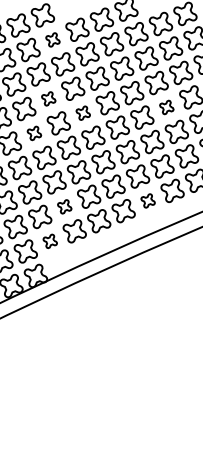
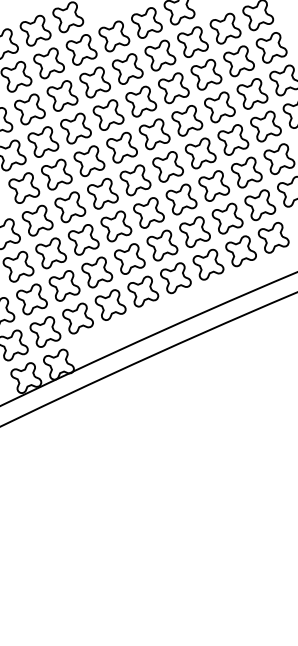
part: (52, 39) -> (81, 49), size x1.67
part: (48, 98) -> (75, 128), size x1.67
part: (166, 107) -> (233, 139), size x1.67
part: (82, 113) -> (121, 147), size x1.67
part: (34, 133) -> (56, 174), size x1.67
part: (148, 200) -> (208, 264), size x1.67
part: (64, 206) -> (97, 272), size x1.67
part: (49, 241) -> (77, 318), size x1.67

